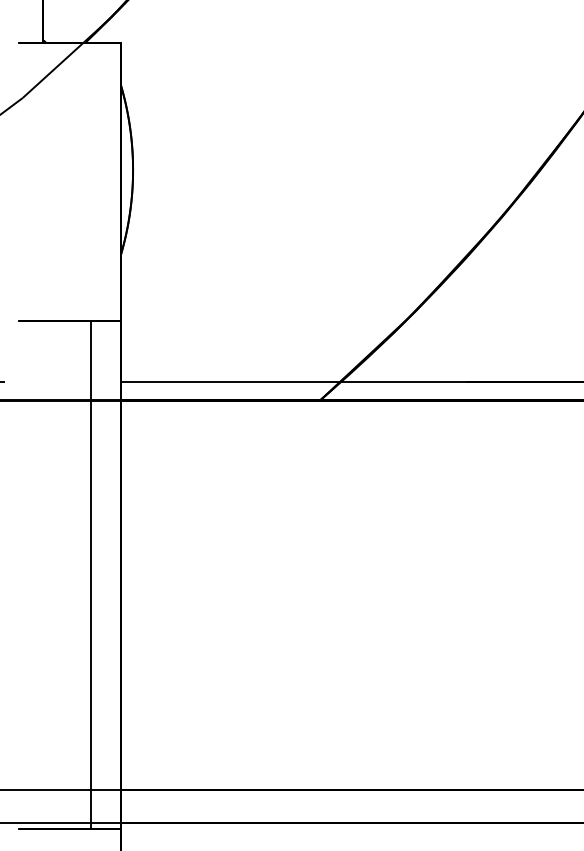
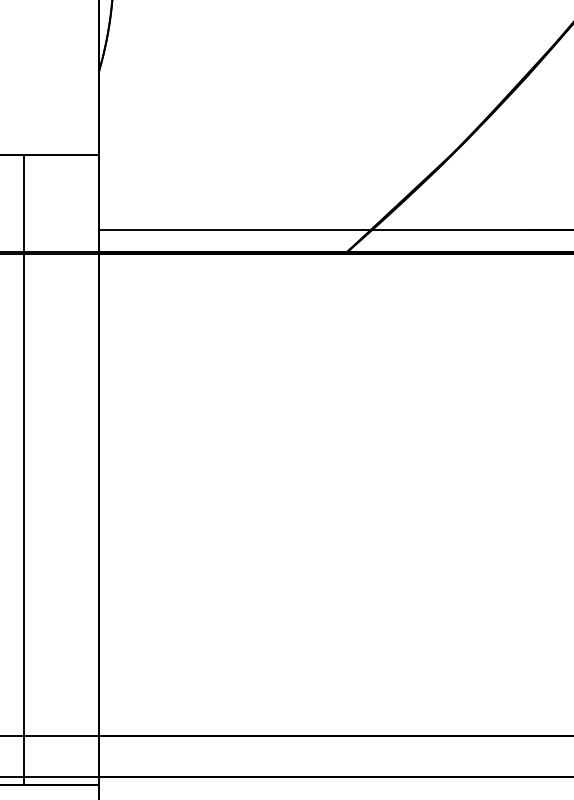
line: (90, 574) -> (23, 469), moved

